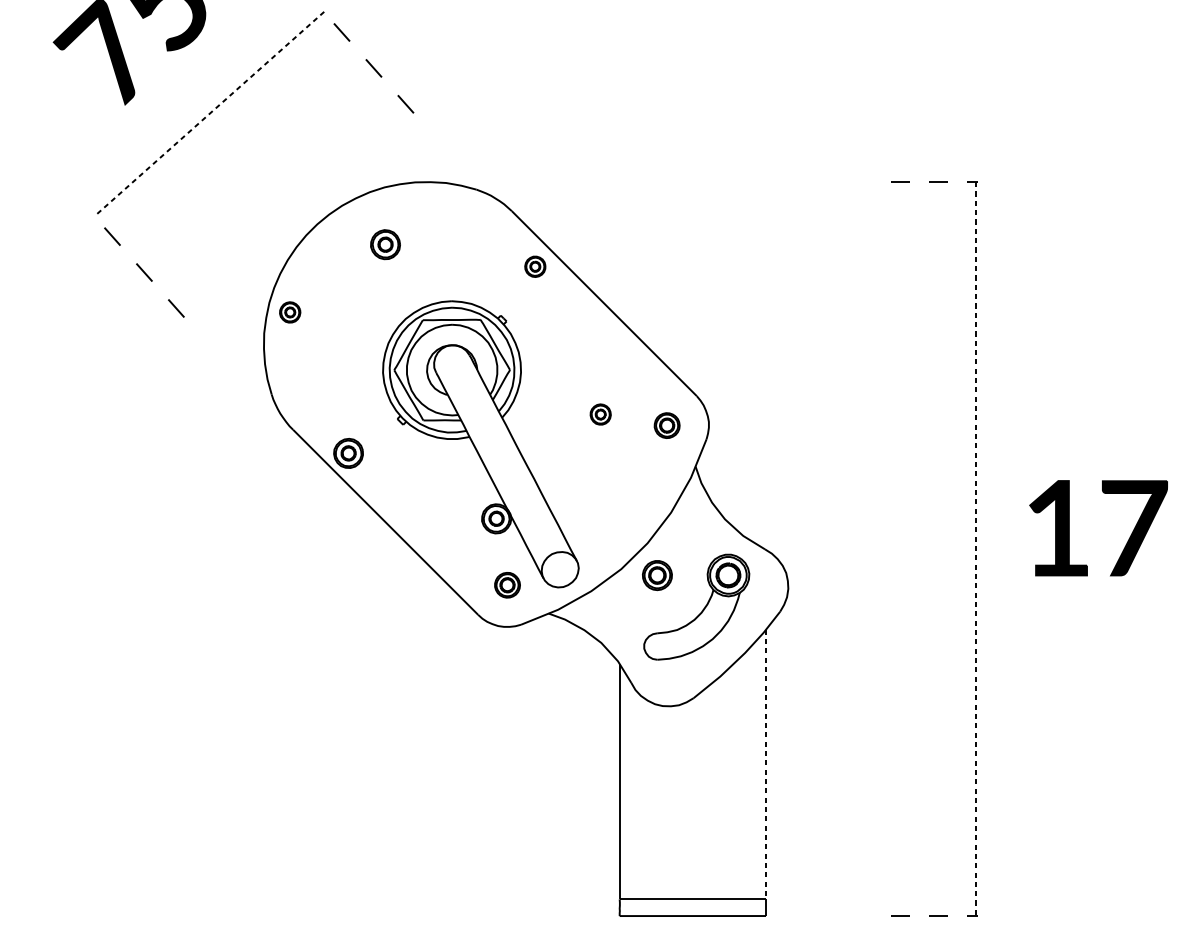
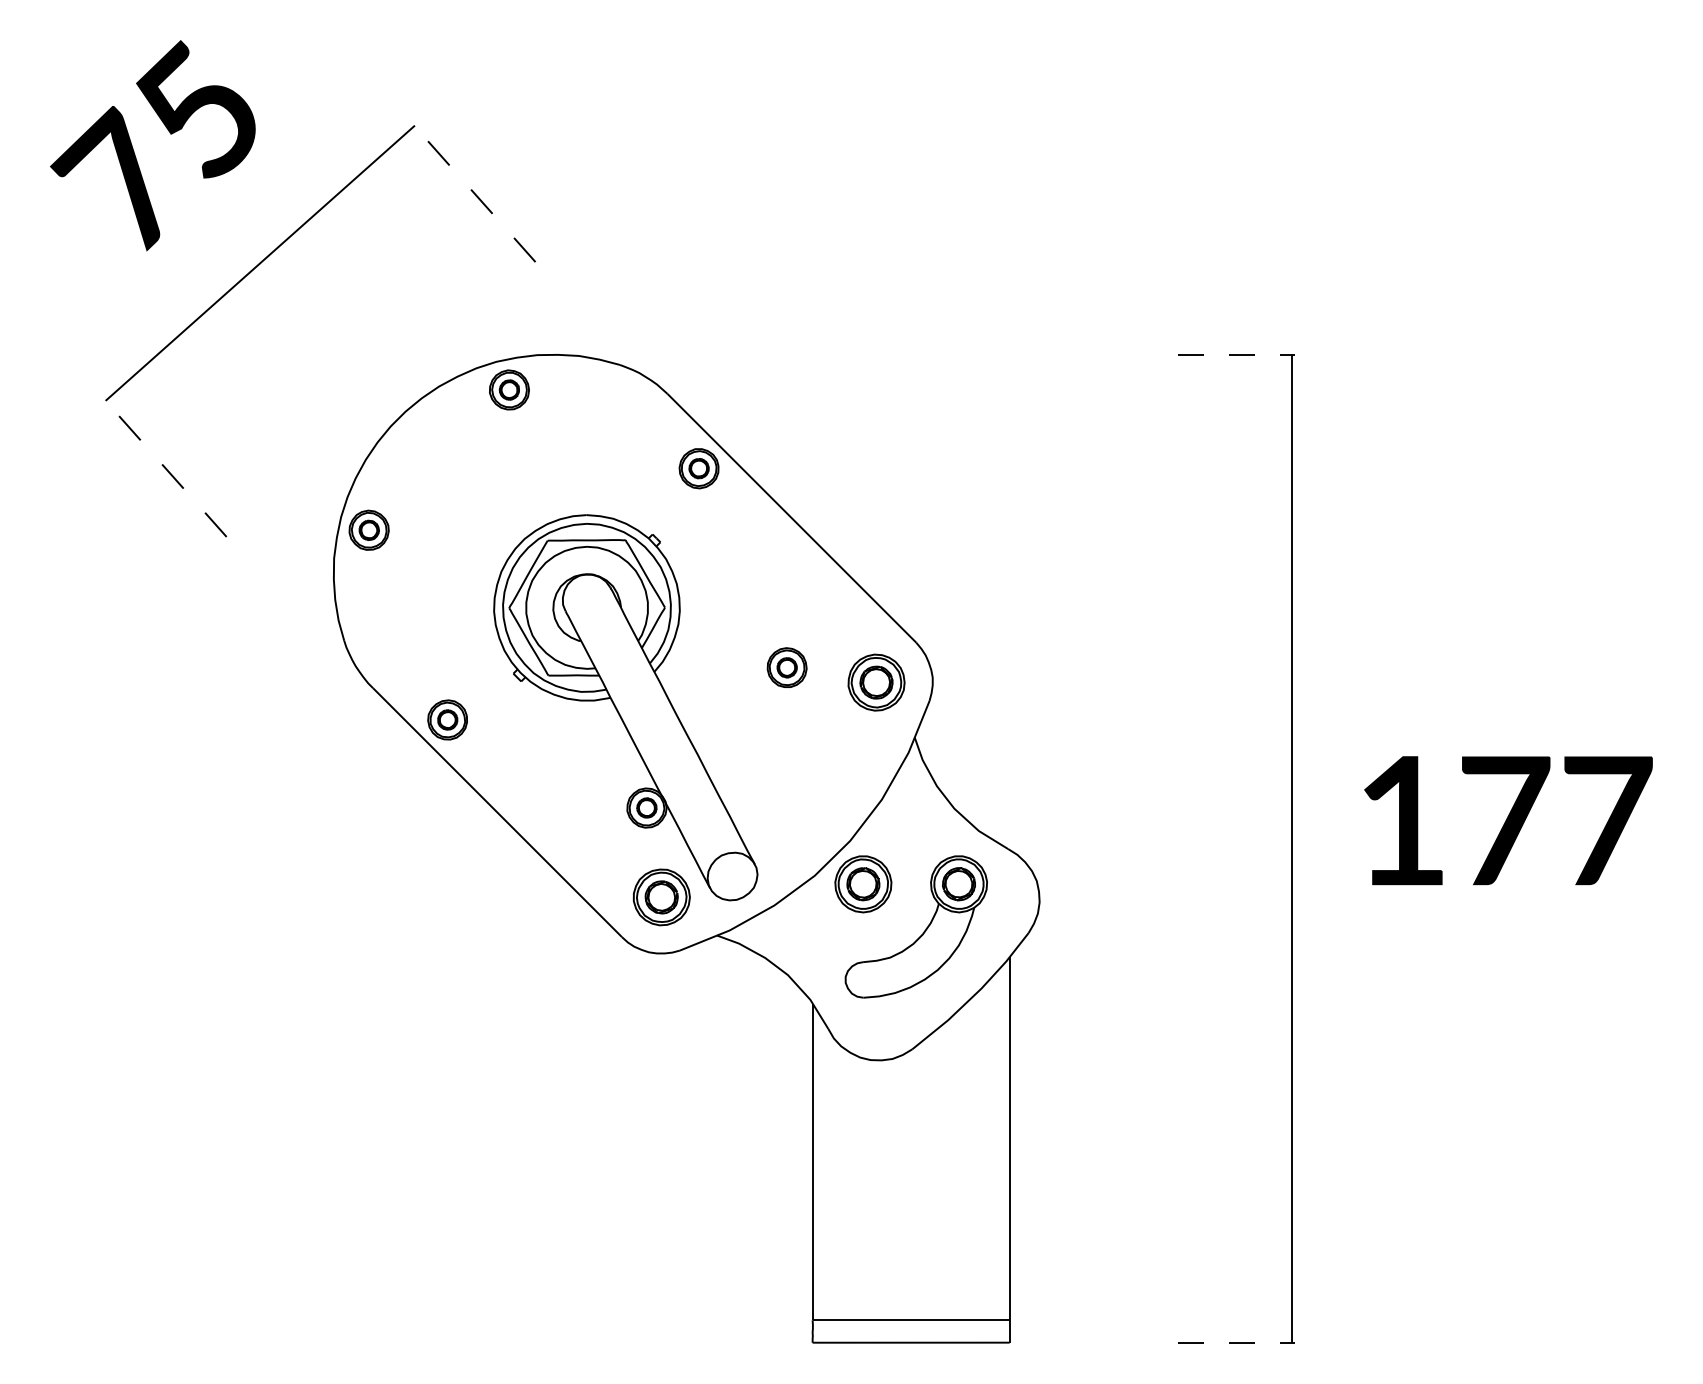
line: (208, 114) -> (259, 263), dashed -> solid
part: (385, 244) -> (509, 389), moved
part: (534, 266) -> (698, 468), size x1.43
part: (289, 311) -> (368, 529), size x1.43
part: (600, 414) -> (786, 667), size x1.43
part: (667, 425) -> (876, 682), size x1.67
line: (976, 549) -> (1292, 849), dashed -> solid
part: (657, 575) -> (863, 884), size x1.43
part: (507, 585) -> (661, 897), size x1.67
line: (765, 764) -> (1009, 1138), dashed -> solid

